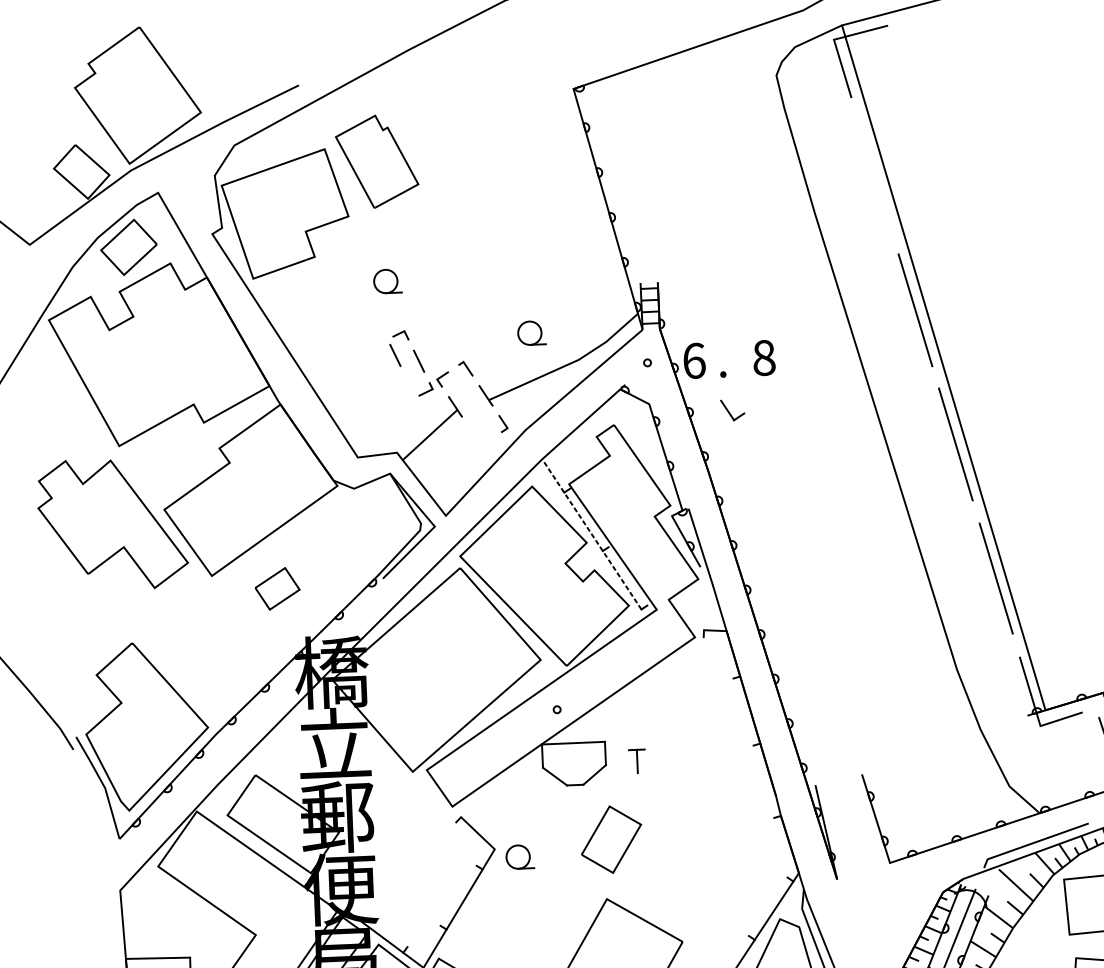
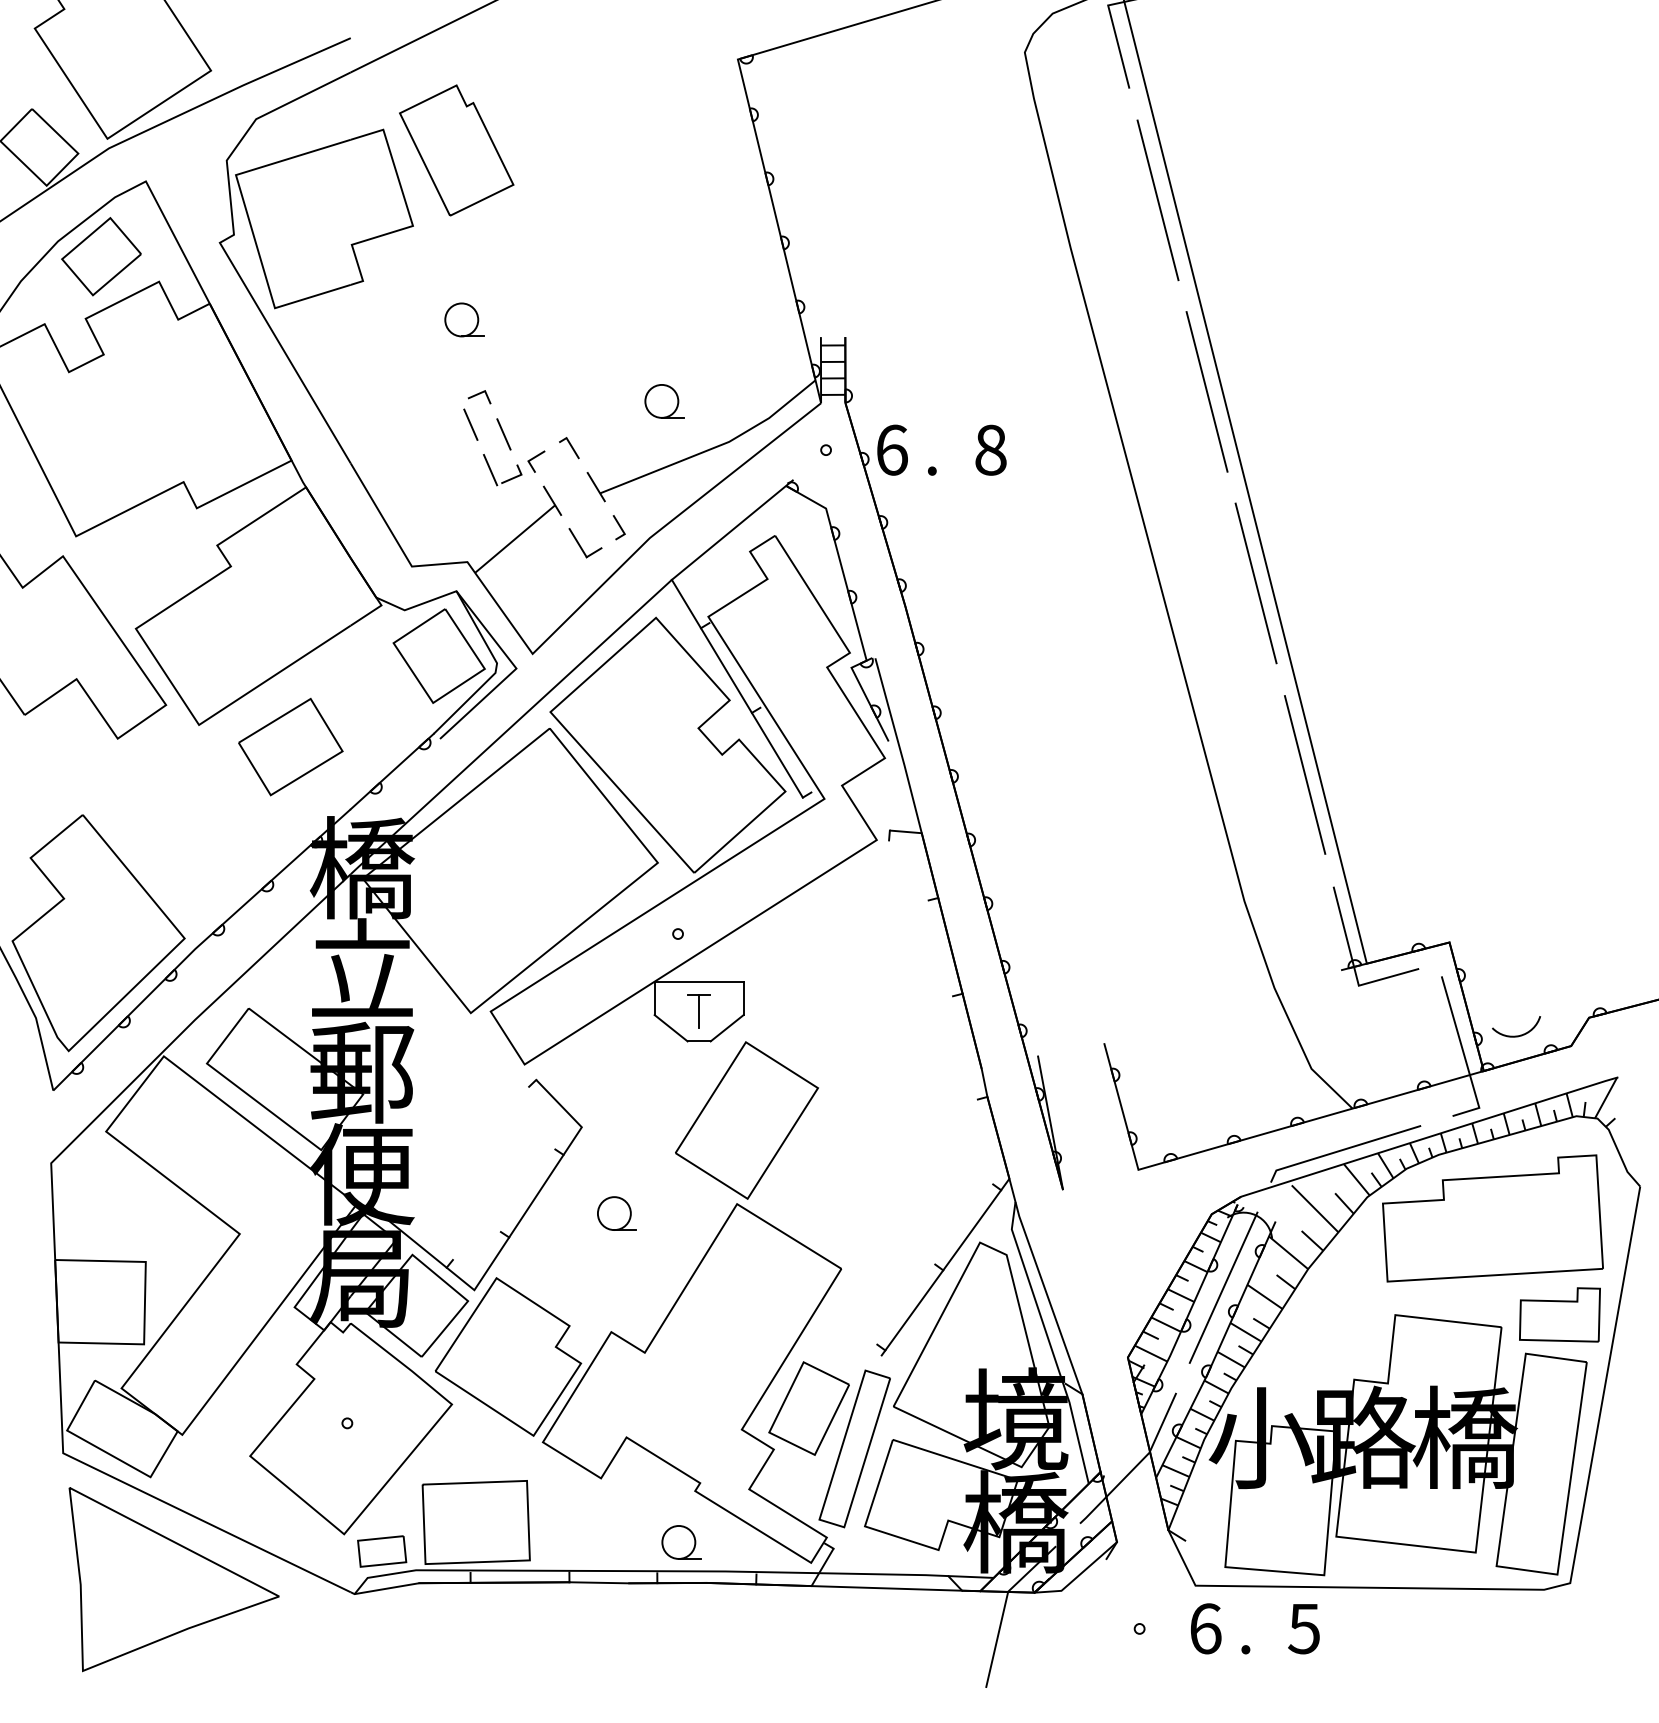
line: (874, 176) -> (1157, 200), added
line: (410, 387) -> (490, 470), added
part: (732, 410) -> (585, 543), moved
part: (379, 519) -> (438, 655), added
line: (591, 534) -> (737, 688), dashed -> solid
part: (277, 588) -> (290, 746), size x1.67
part: (636, 761) -> (698, 1011), moved
part: (611, 839) -> (746, 1120), size x1.67
part: (519, 856) -> (616, 1213), moved

